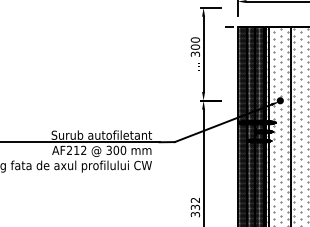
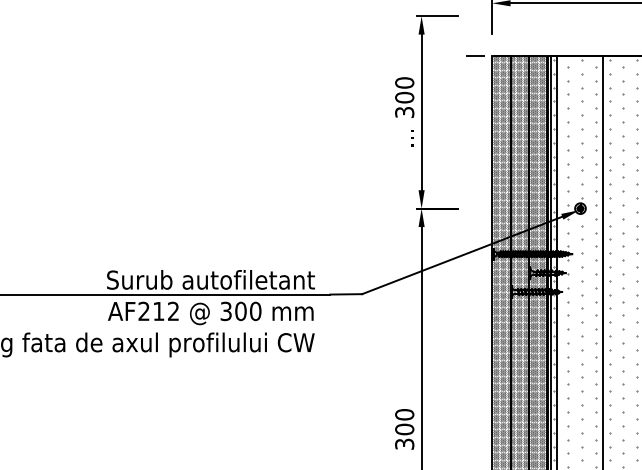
text: (195, 203) -> (404, 421), 332 -> 300

